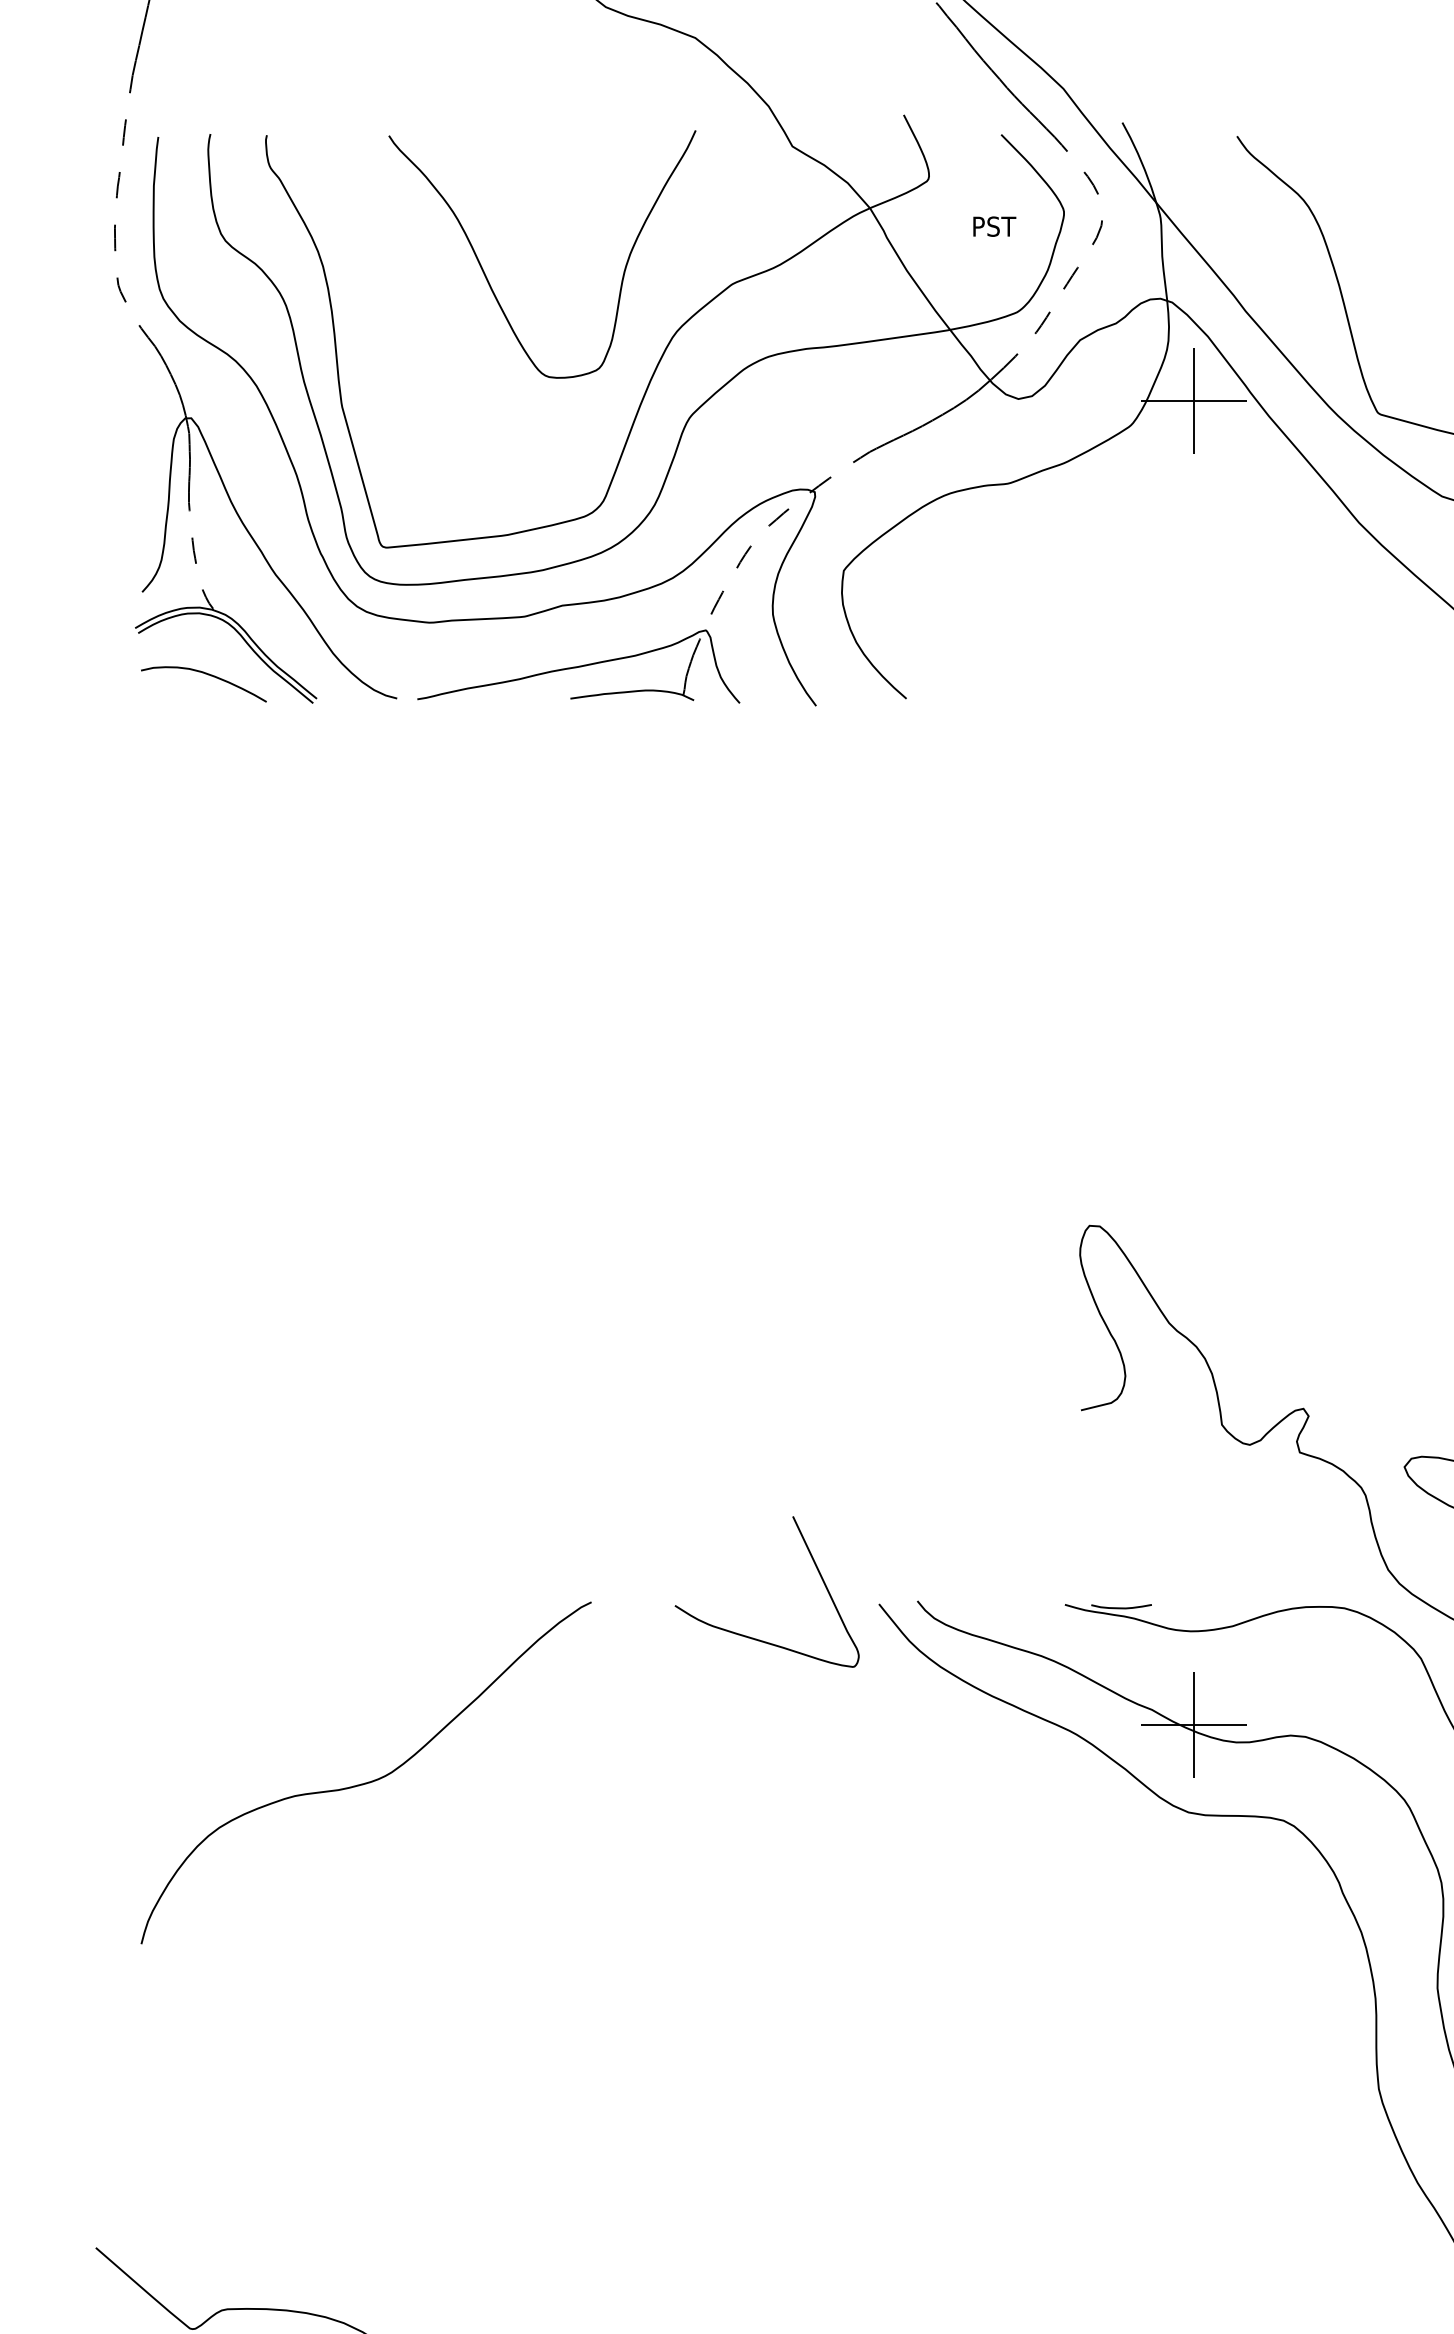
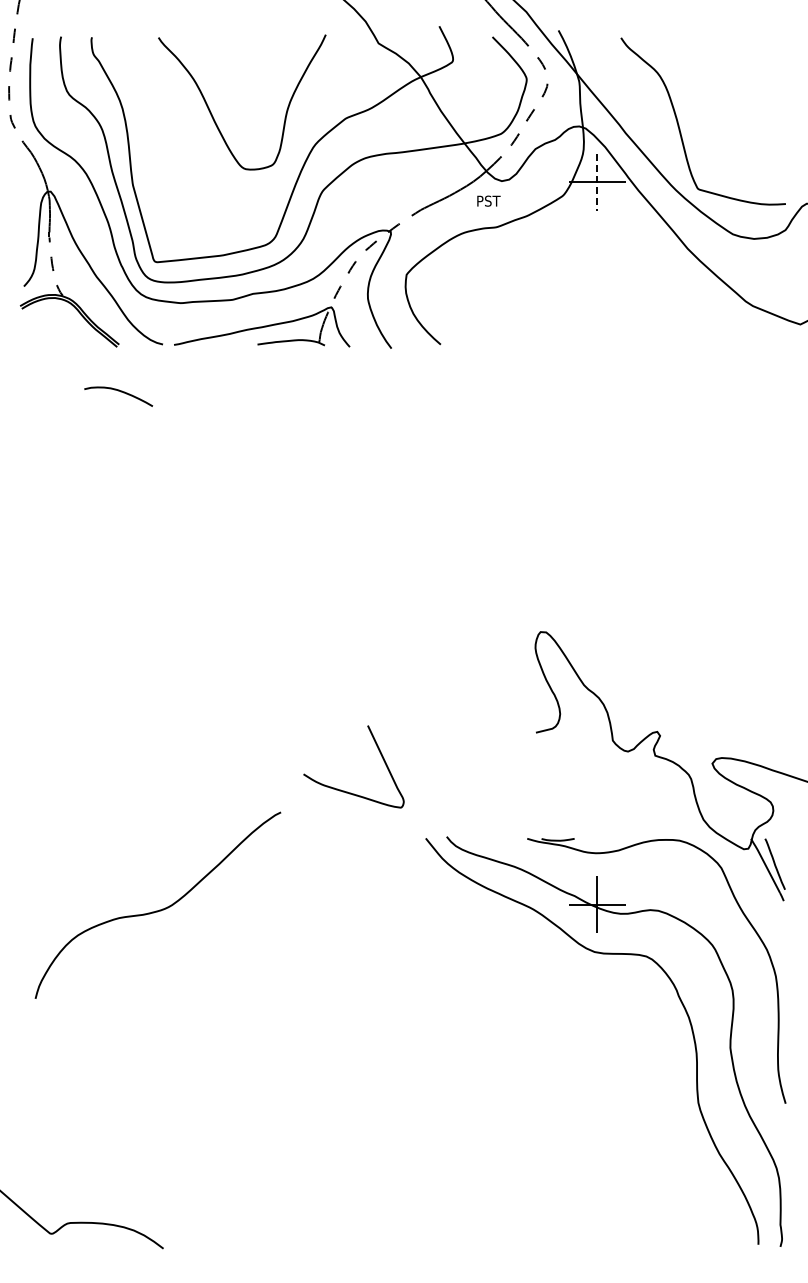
text: (993, 225) -> (488, 200), moved
line: (1193, 401) -> (597, 182), solid -> dashed
curve: (207, 676) -> (120, 392), moved
curve: (750, 1635) -> (344, 790), moved
curve: (368, 1780) -> (159, 909), moved

